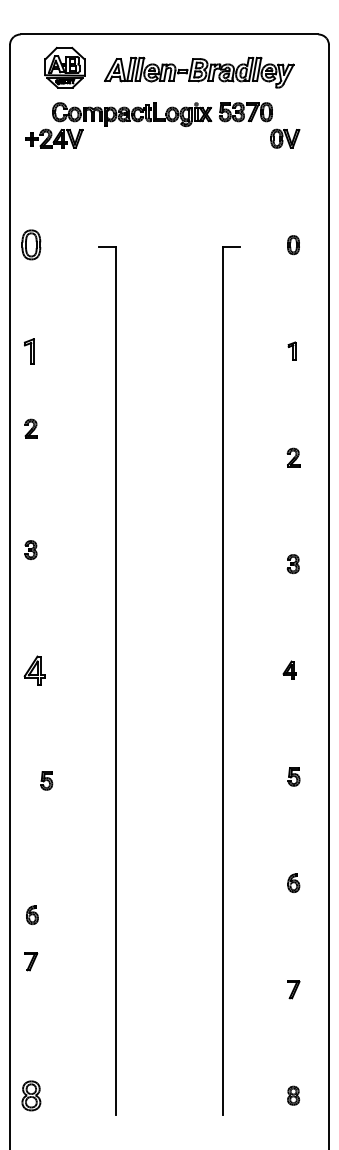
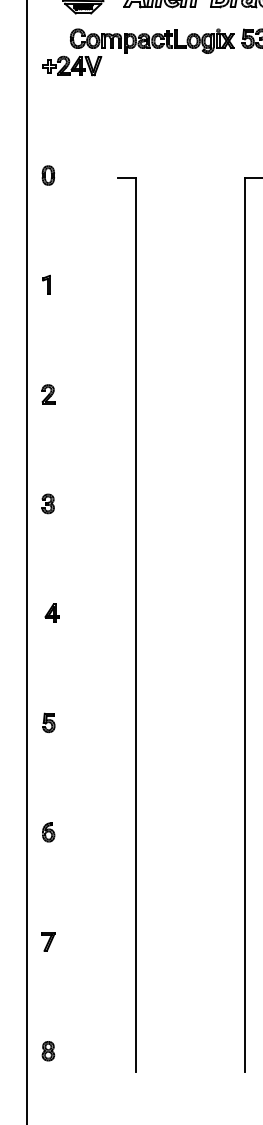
part: (30, 245) -> (47, 175), size x0.62
part: (29, 350) -> (46, 284), size x0.71
part: (30, 428) -> (47, 394), moved
part: (30, 549) -> (47, 503), moved
part: (34, 669) -> (51, 612), size x0.62
part: (46, 780) -> (48, 722), moved
part: (32, 914) -> (48, 831), moved
part: (31, 961) -> (48, 941), moved
part: (30, 1095) -> (47, 1050), size x0.62

